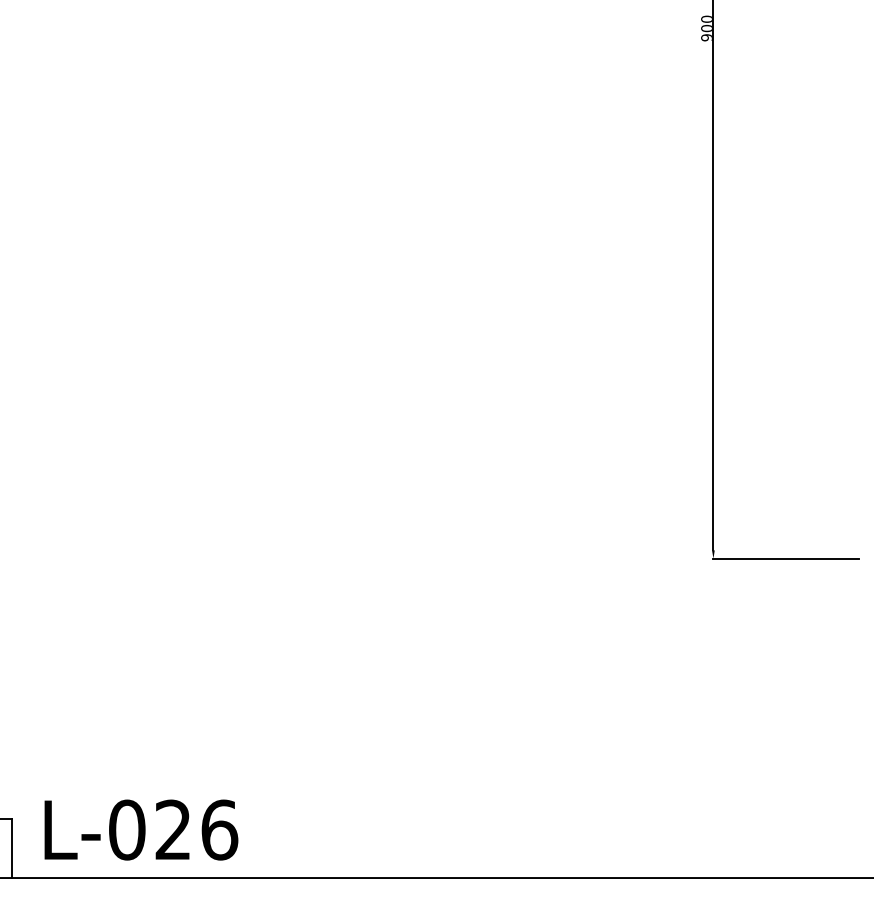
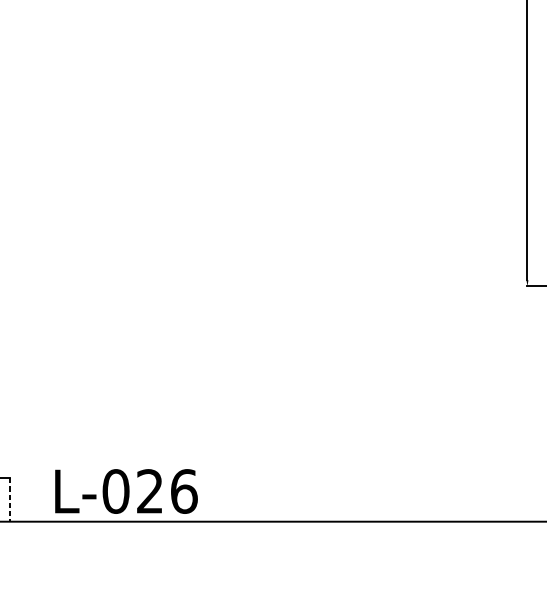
text: (141, 829) -> (126, 491), moved
line: (11, 849) -> (10, 500), solid -> dashed

